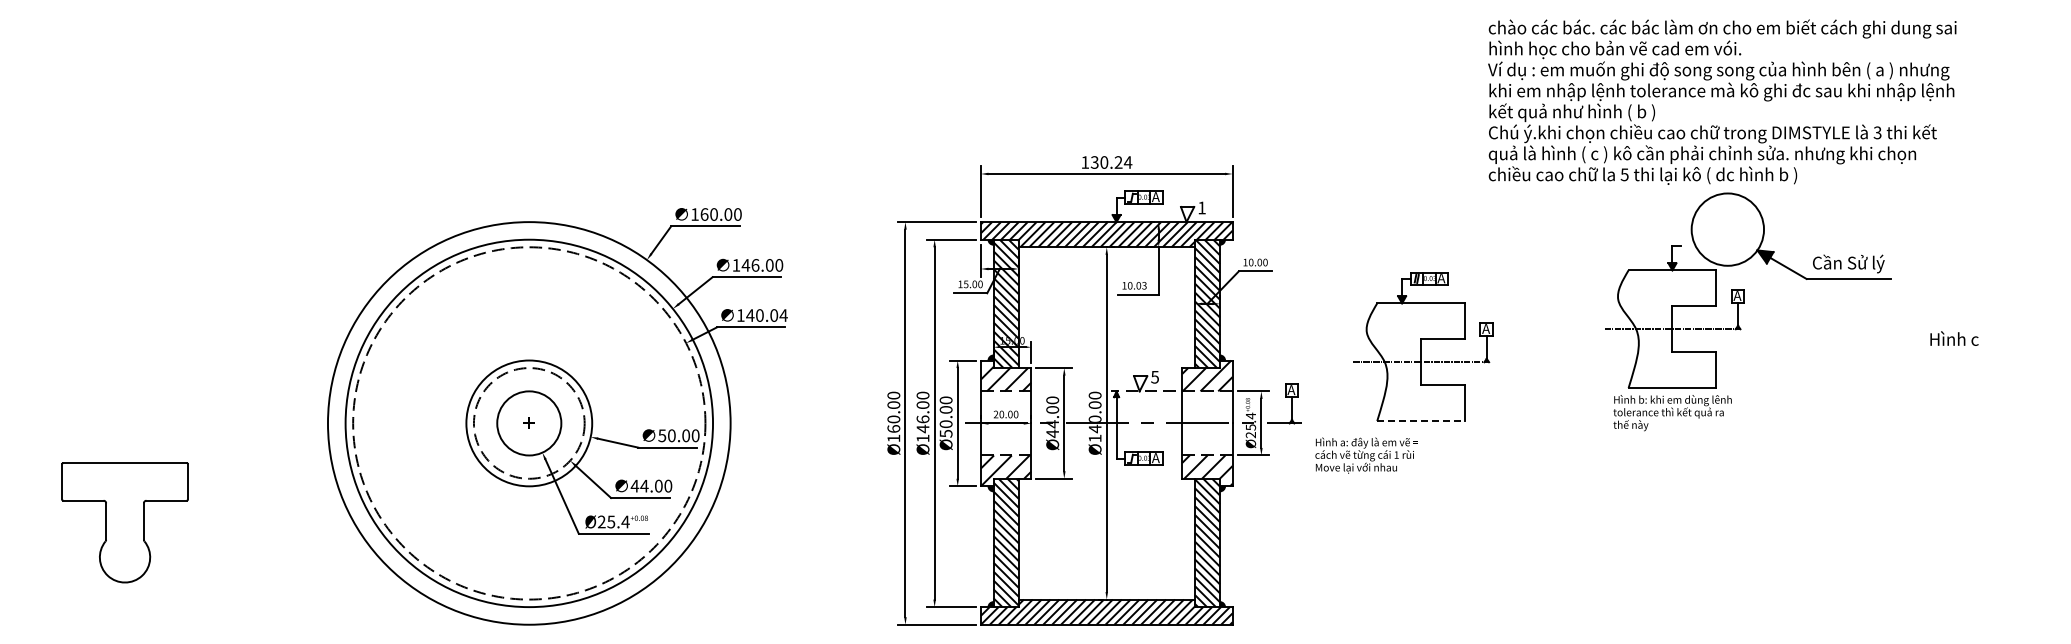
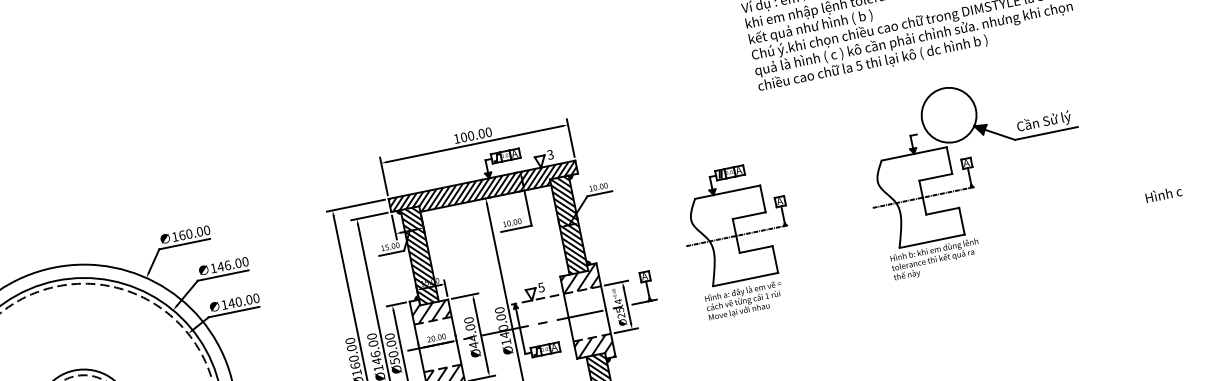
text: (1111, 162) -> (476, 134), 130.24 -> 100.00
text: (1201, 207) -> (550, 154), 1 -> 3
text: (1144, 285) -> (519, 221), 10.03 -> 10.00
part: (1744, 303) -> (972, 167), moved
text: (783, 315) -> (256, 298), 140.04 -> 140.00
text: (1954, 338) -> (1163, 194), moved
line: (1421, 421) -> (745, 279), dashed -> solid
text: (1366, 455) -> (744, 300), moved

